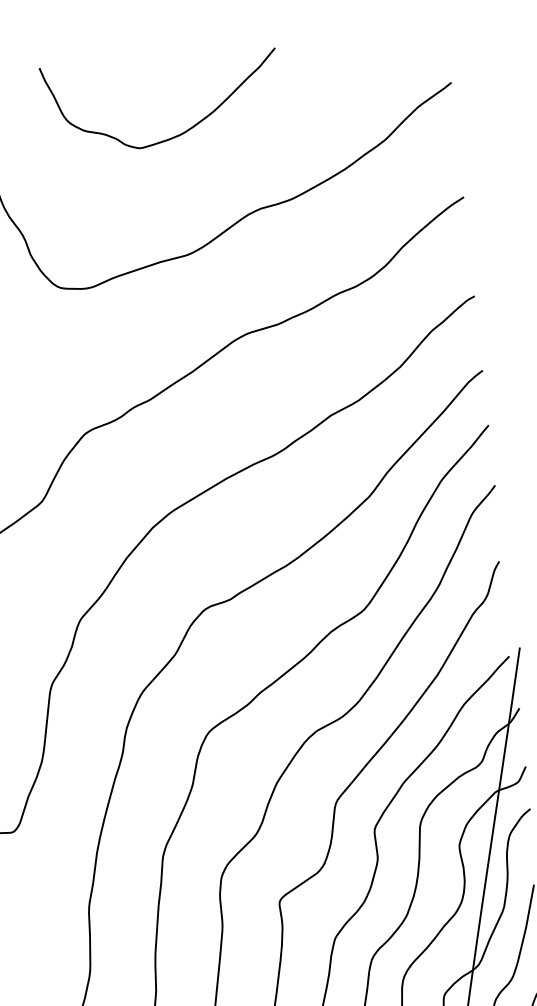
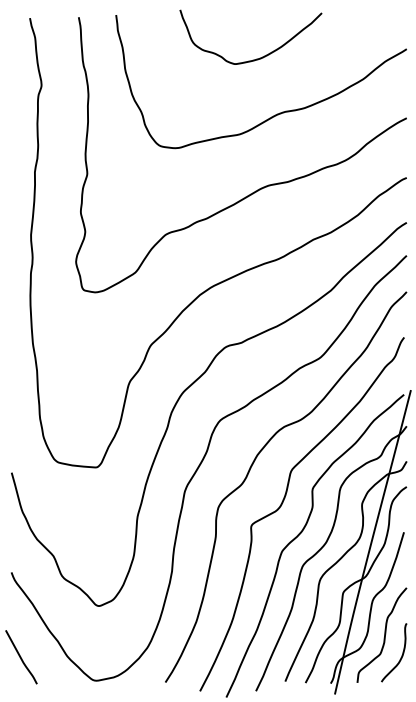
curve: (174, 135) -> (256, 58), moved

